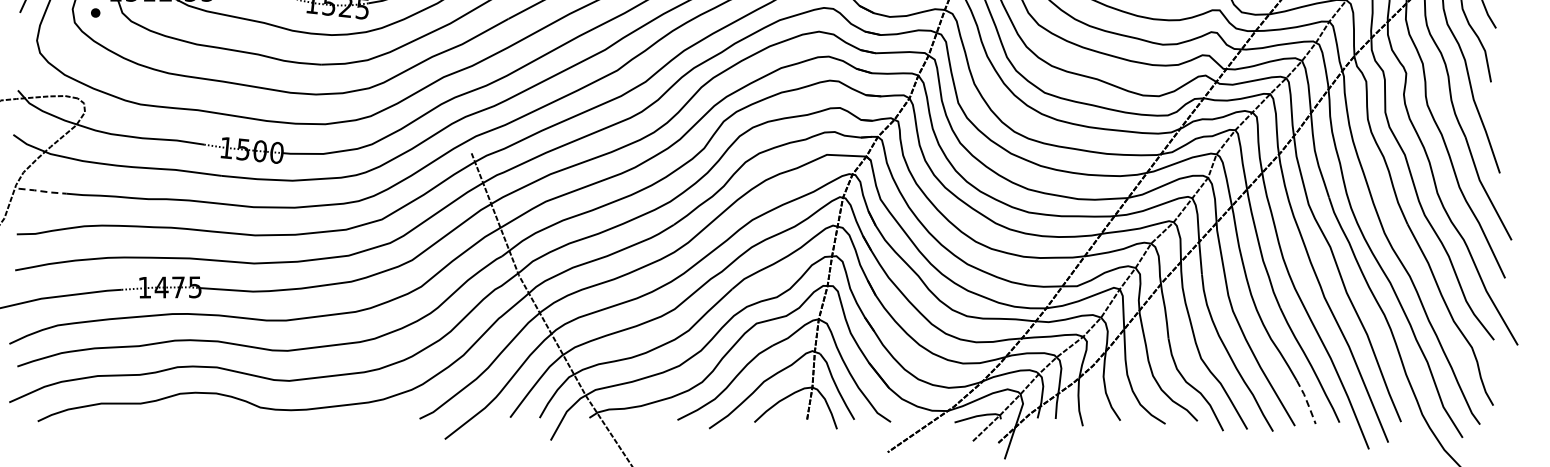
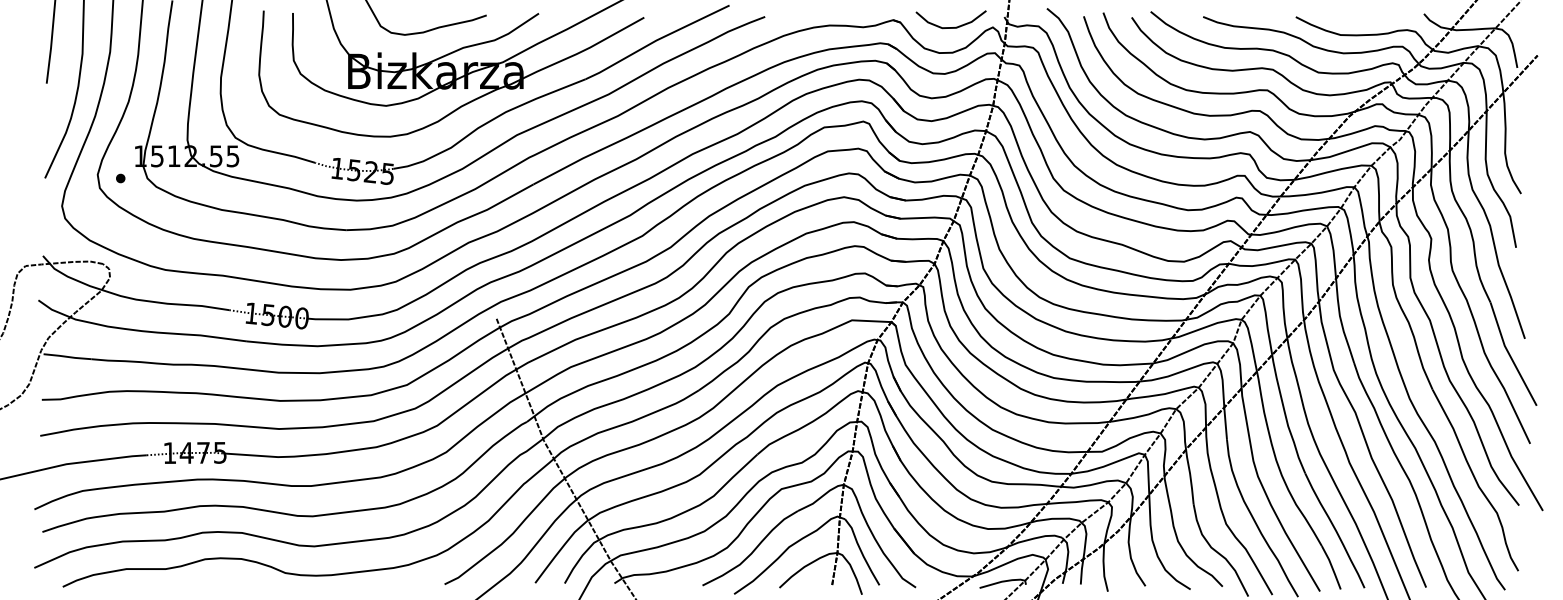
line: (42, 191) -> (67, 356), dashed -> solid
line: (1307, 402) -> (1332, 567), dashed -> solid

